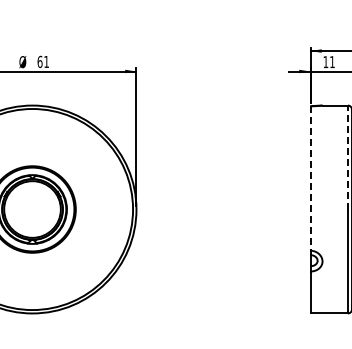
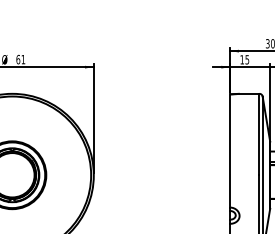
text: (332, 62) -> (247, 60), 11 -> 15
line: (347, 157) -> (259, 134), dashed -> solid
line: (310, 179) -> (230, 151), dashed -> solid

